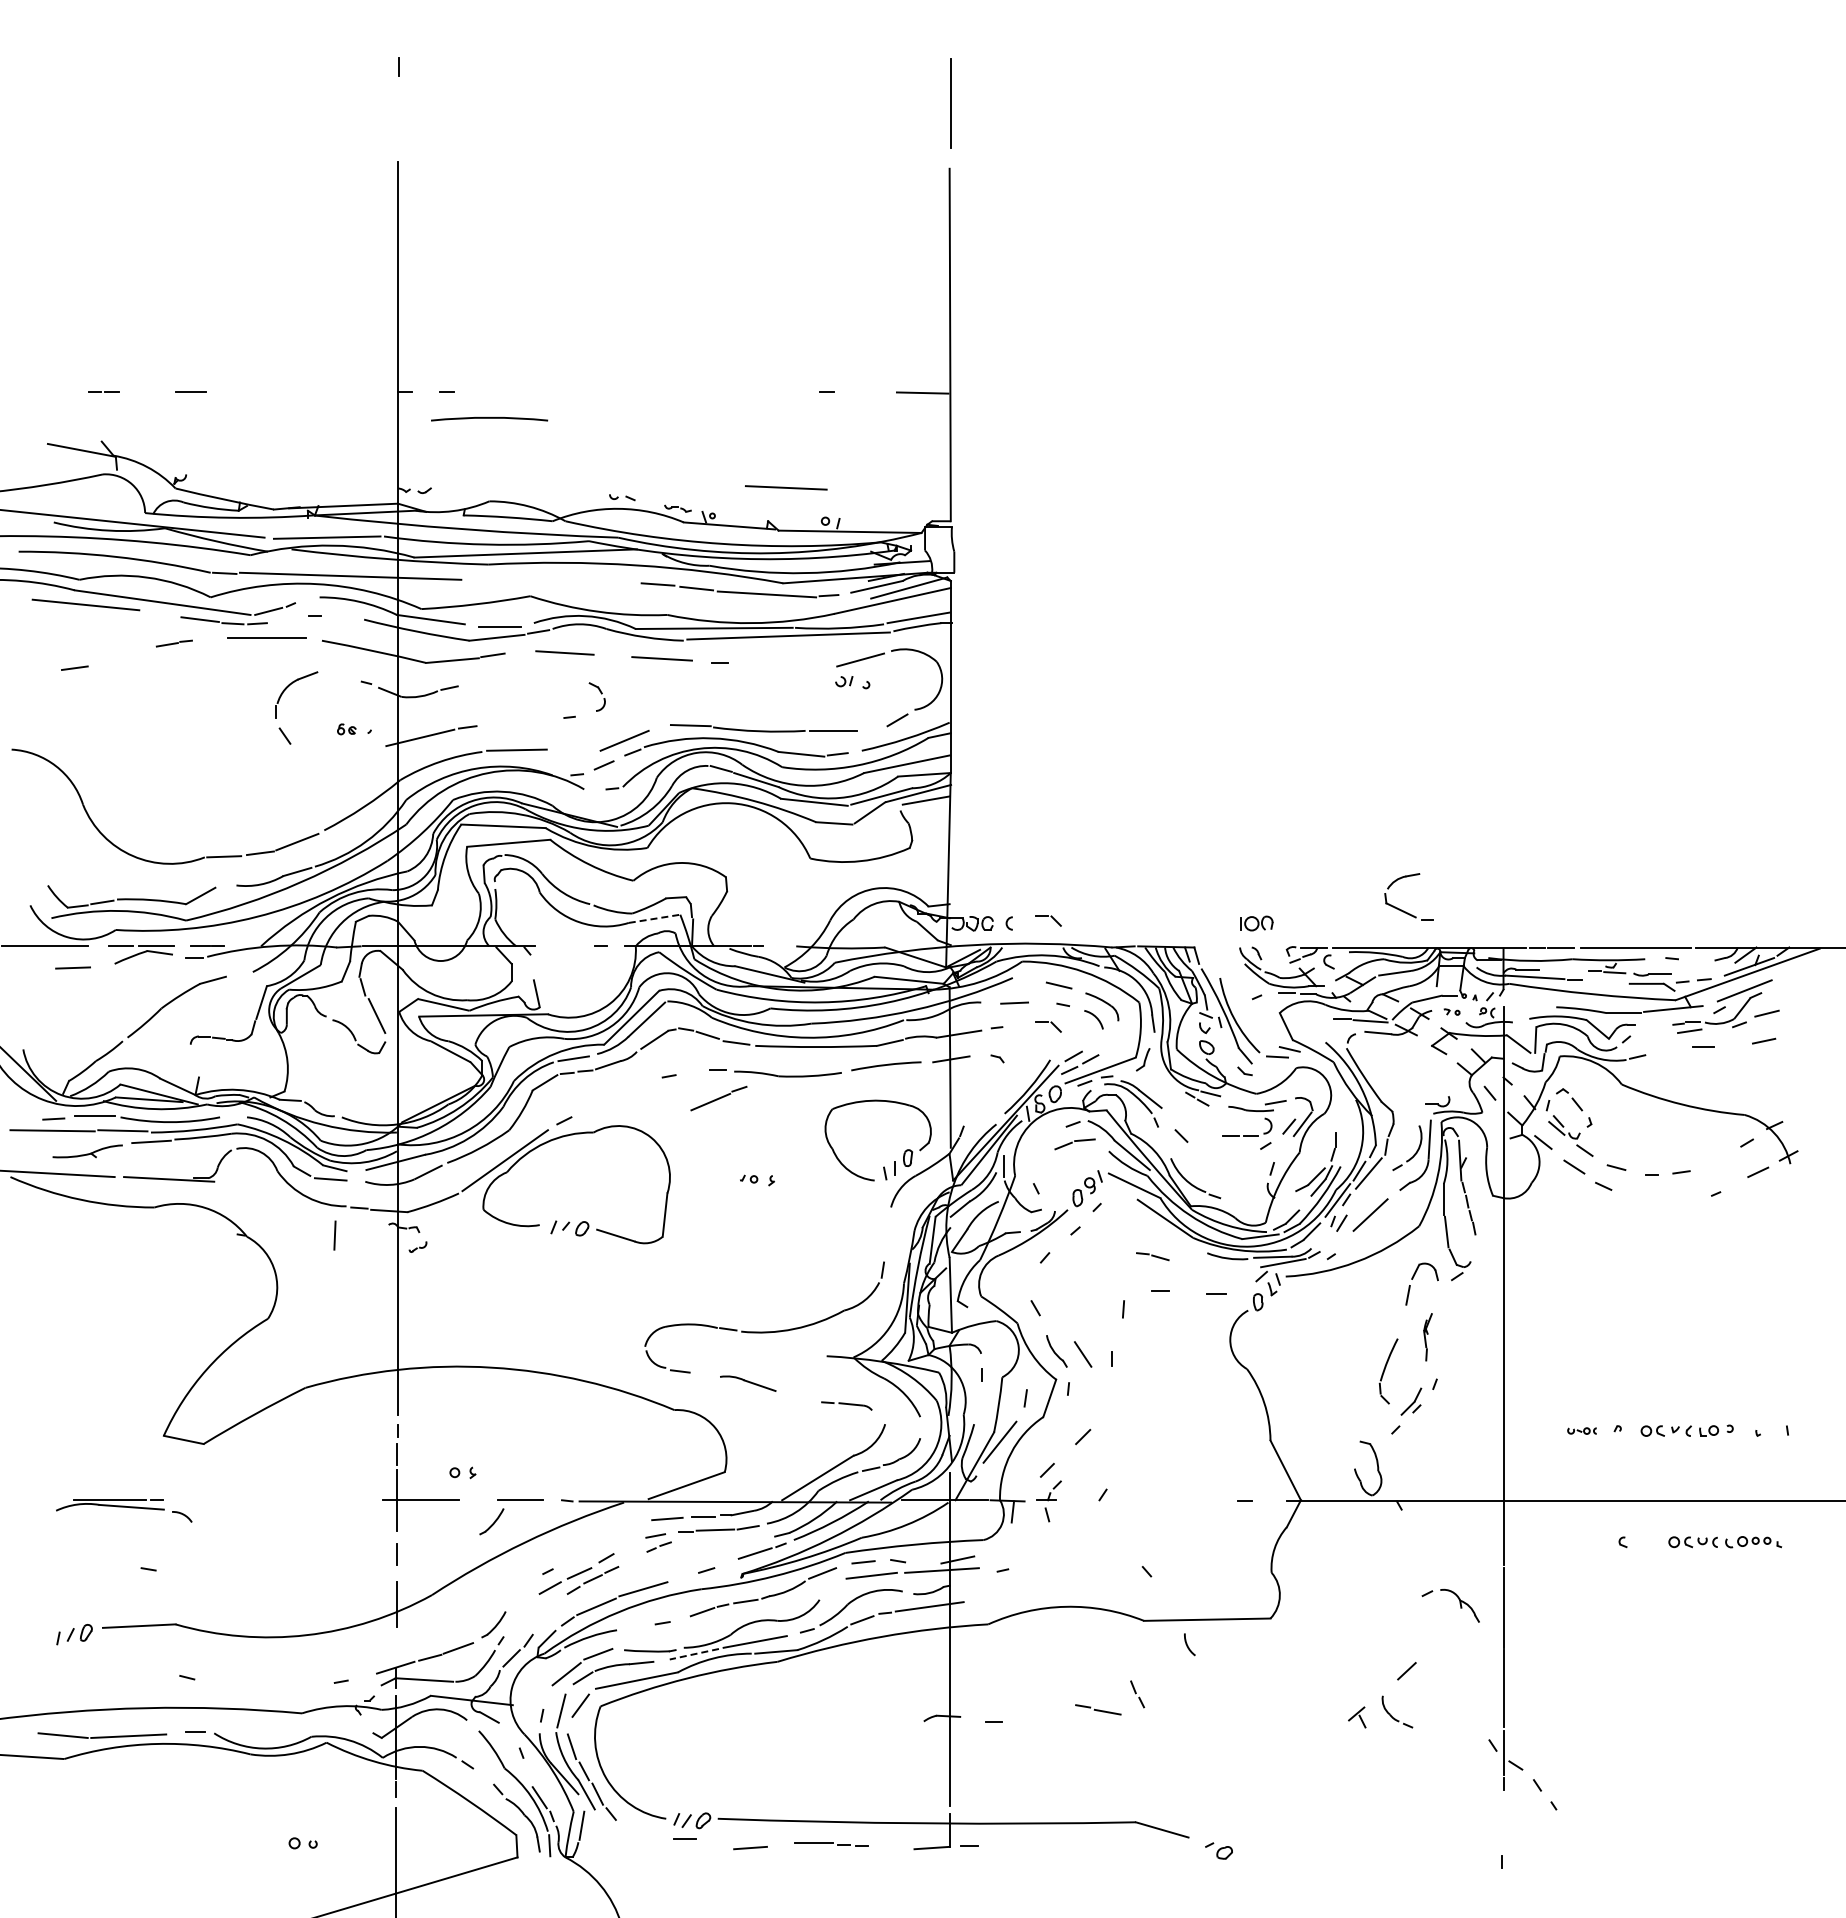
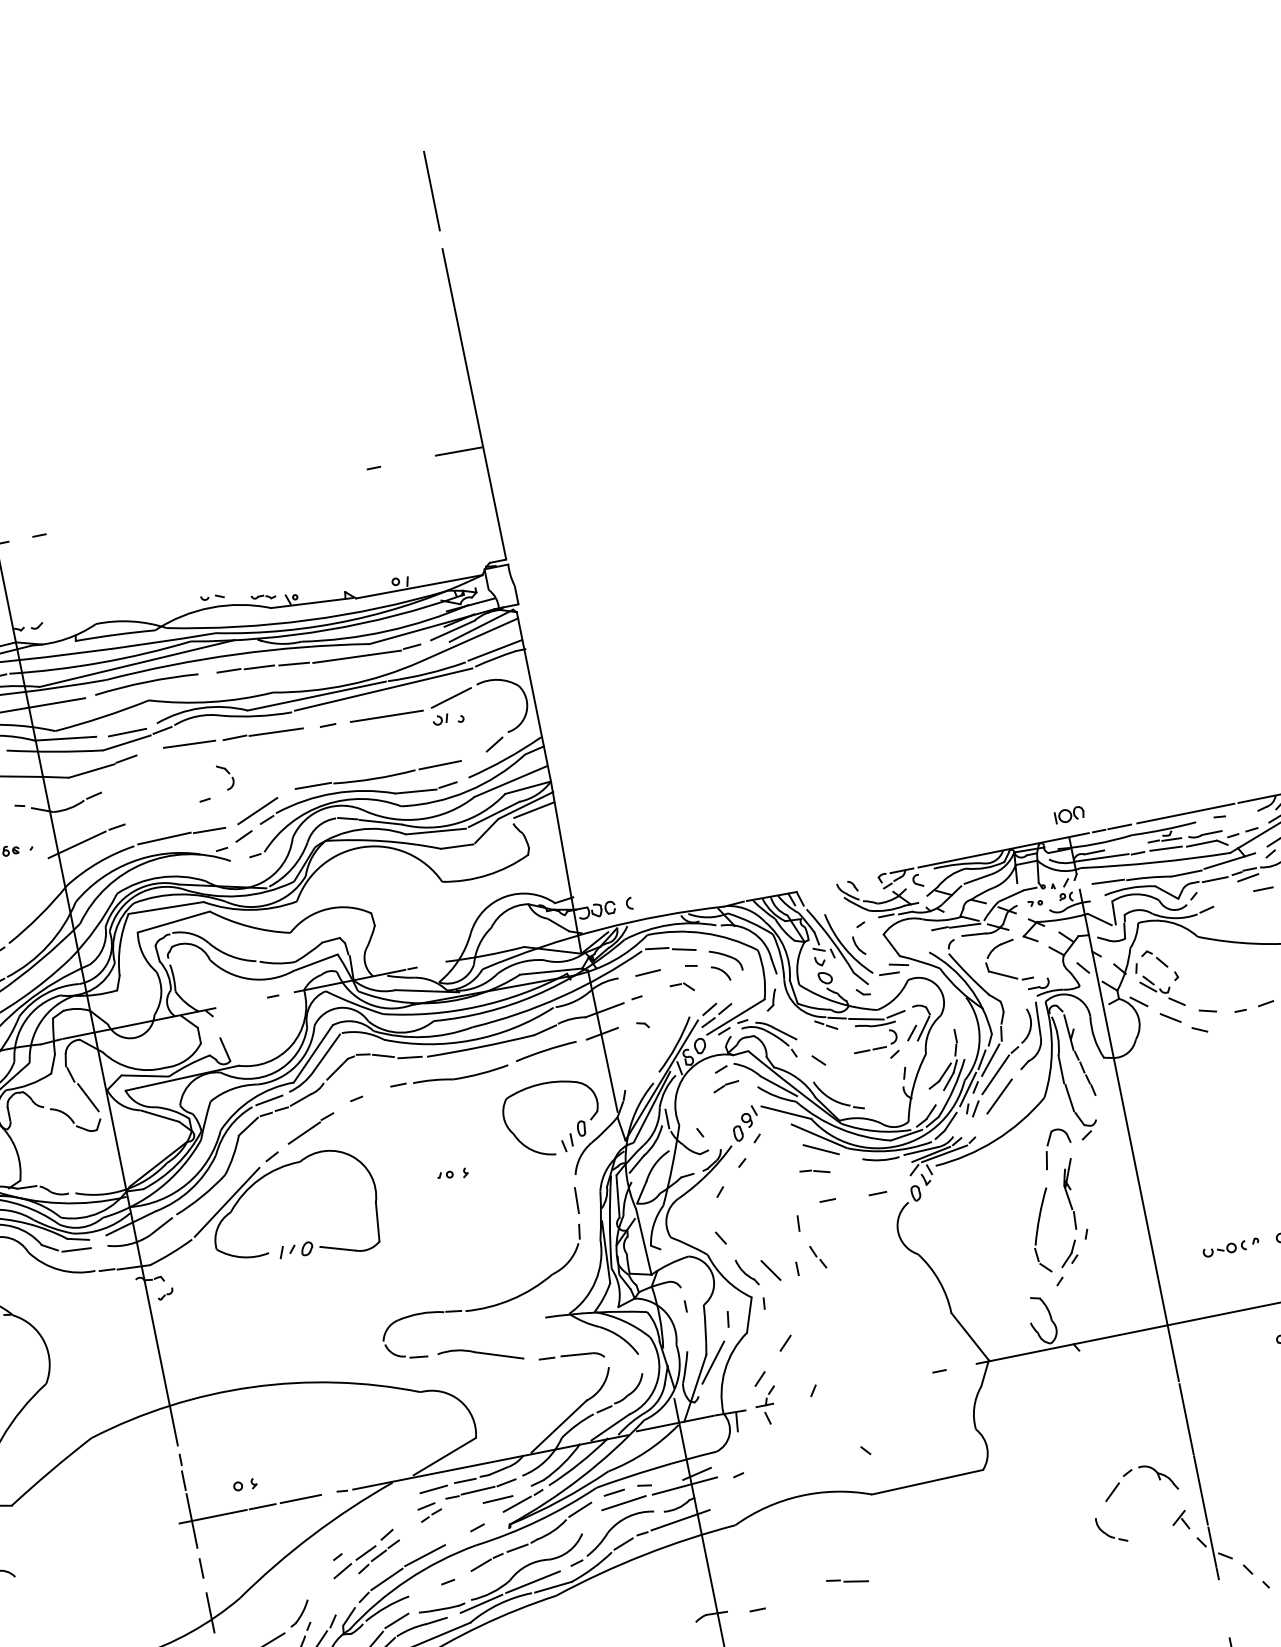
arc: (489, 418) -> (146, 682), moved
line: (786, 487) -> (387, 715), moved
line: (623, 581) -> (228, 670), added
line: (615, 655) -> (234, 737), added
line: (567, 750) -> (209, 829), added
part: (1401, 909) -> (1003, 974), moved
line: (655, 918) -> (316, 962), dashed -> solid
part: (1048, 920) -> (663, 894), removed
part: (1256, 923) -> (1069, 815), moved
line: (1029, 978) -> (656, 948), added
line: (1606, 981) -> (1166, 848), added
line: (1535, 1004) -> (1107, 881), added
line: (1653, 1025) -> (1215, 879), added
part: (718, 1098) -> (310, 1128), moved
line: (1242, 1101) -> (866, 1019), added
part: (1074, 1143) -> (725, 1086), size x0.71
line: (1370, 1190) -> (995, 1074), added
line: (1164, 1233) -> (821, 1149), added
line: (334, 1235) -> (576, 1200), moved
line: (1297, 1265) -> (944, 1153), added
part: (1427, 1336) -> (1071, 1193), size x1.67
part: (1388, 1371) -> (1043, 1231), size x1.43
part: (747, 1383) -> (480, 1355), size x1.67
part: (846, 1405) -> (571, 1357), size x1.43
part: (1581, 1430) -> (1223, 1248), size x1.67
line: (476, 1500) -> (262, 1507), added
part: (491, 1521) -> (279, 1522), removed
line: (734, 1543) -> (497, 1499), added
part: (1459, 1603) -> (1157, 1476), moved
arc: (1188, 1645) -> (858, 946), moved
line: (693, 1654) -> (480, 1604), dashed -> solid
part: (1137, 1694) -> (818, 1257), moved
part: (1357, 1717) -> (1180, 1520), moved

